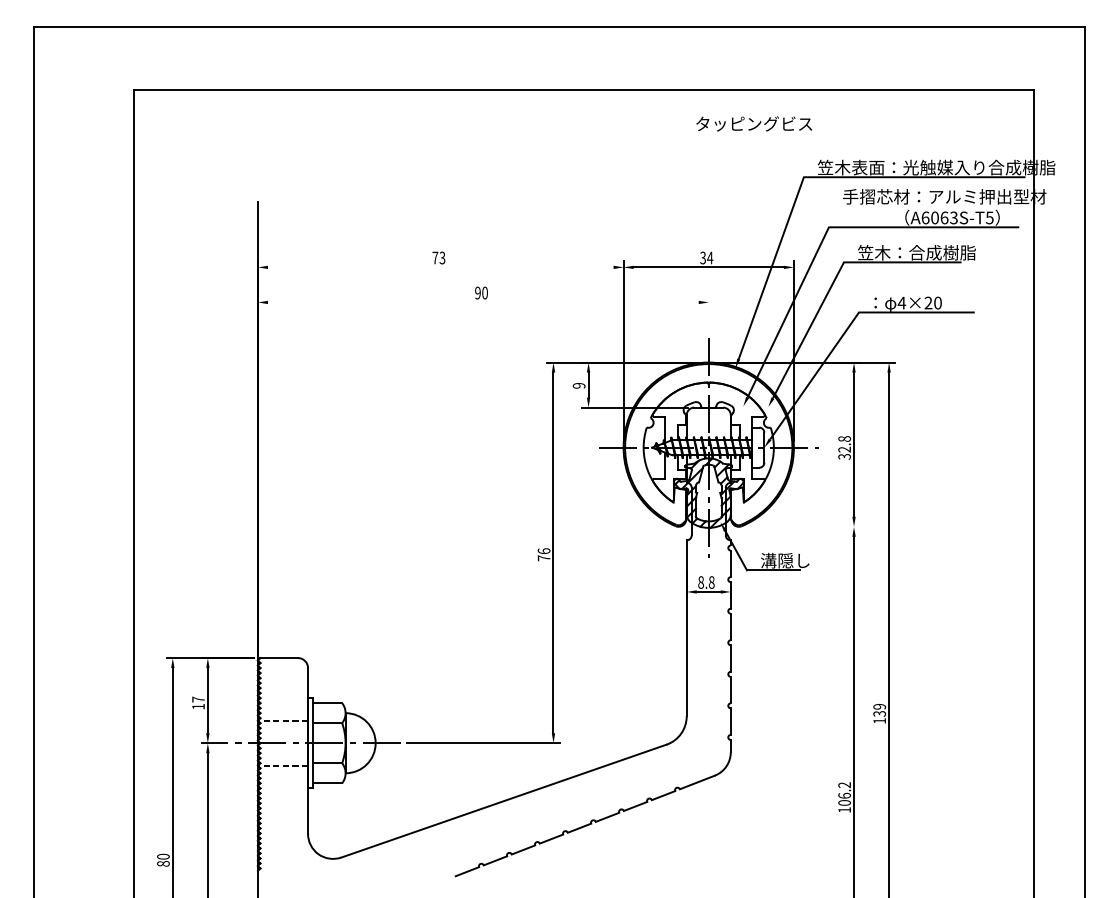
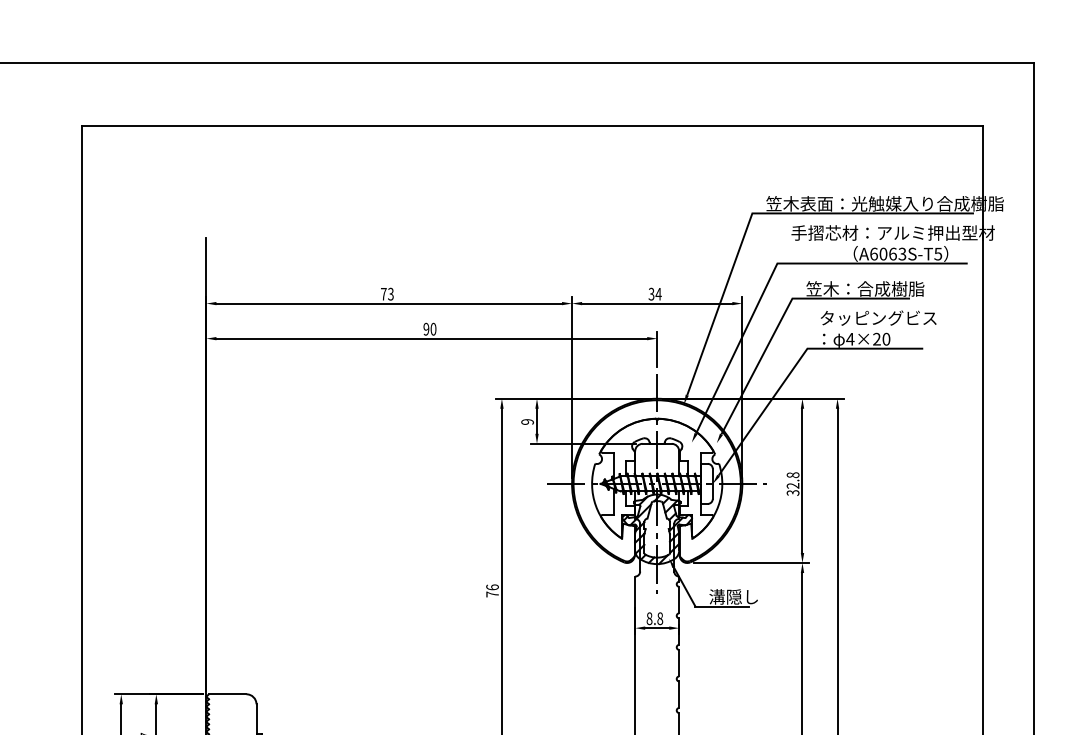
text: (753, 123) -> (877, 317), moved
line: (440, 267) -> (388, 303), added
line: (482, 302) -> (430, 338), added
line: (708, 313) -> (656, 349), added
line: (802, 526) -> (750, 562), added

